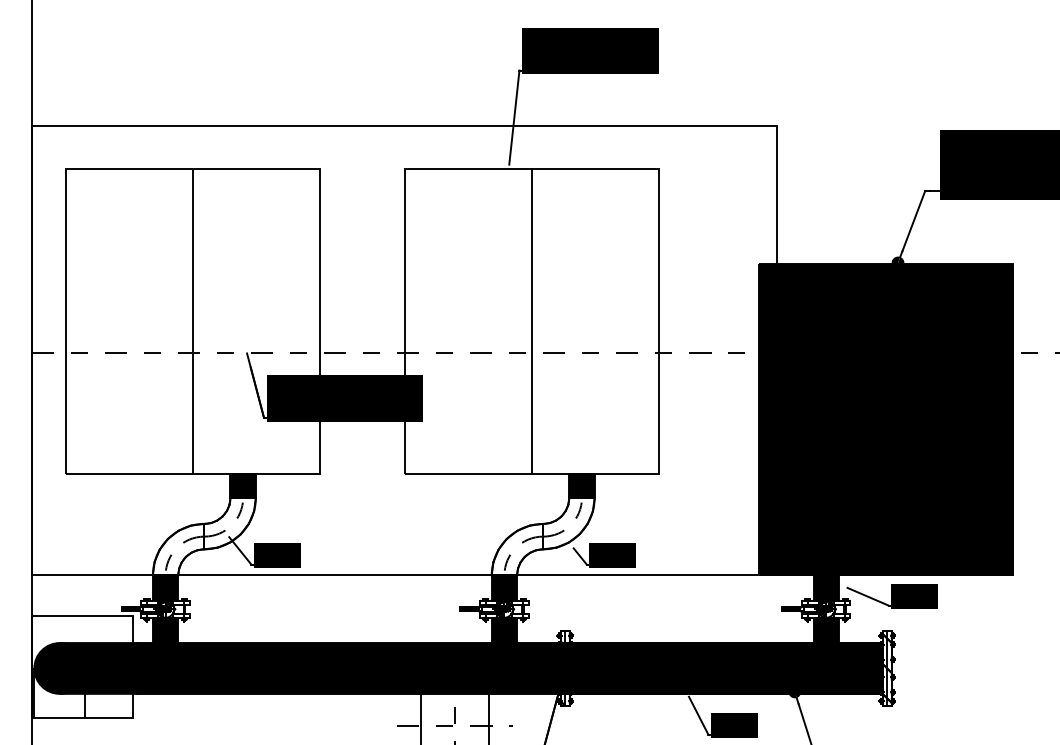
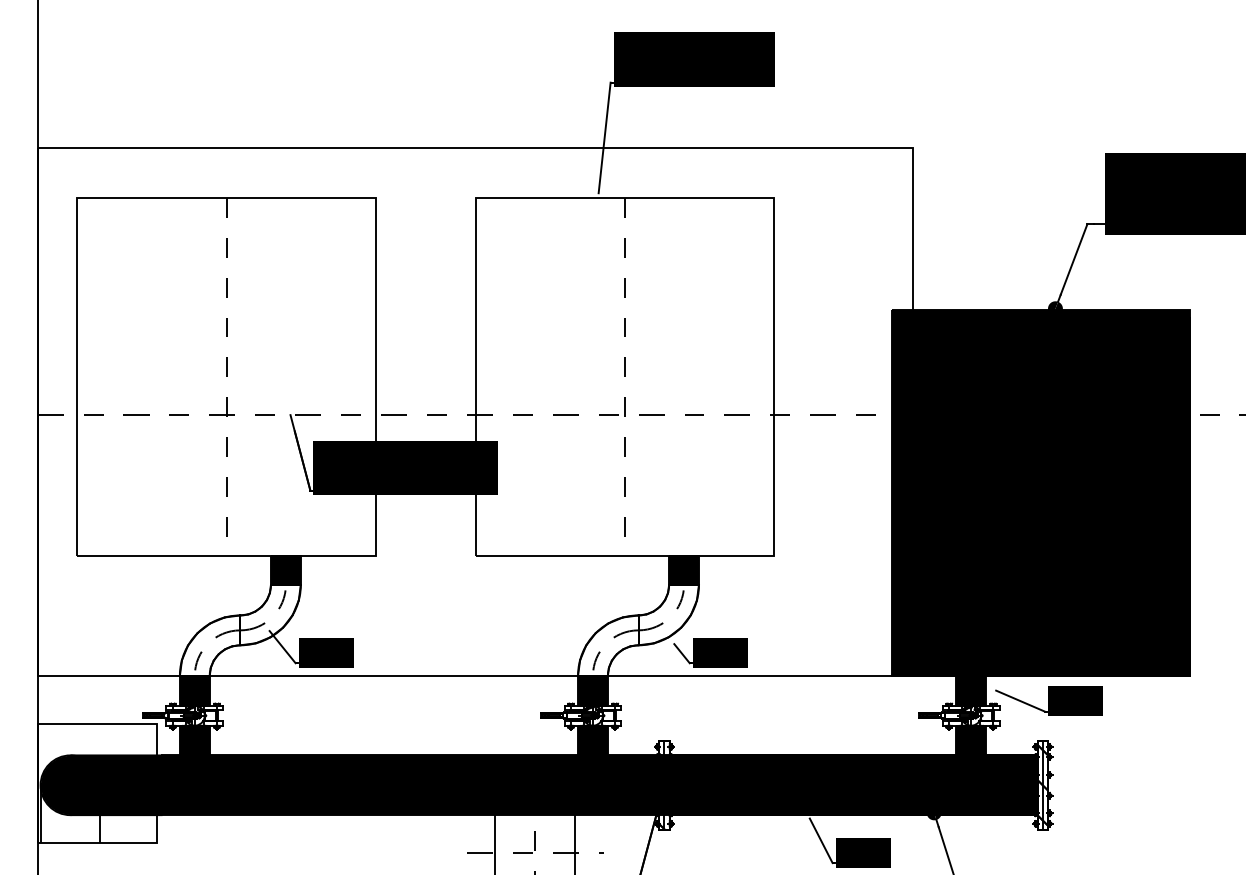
line: (192, 321) -> (226, 377), solid -> dashed
line: (531, 321) -> (624, 377), solid -> dashed

